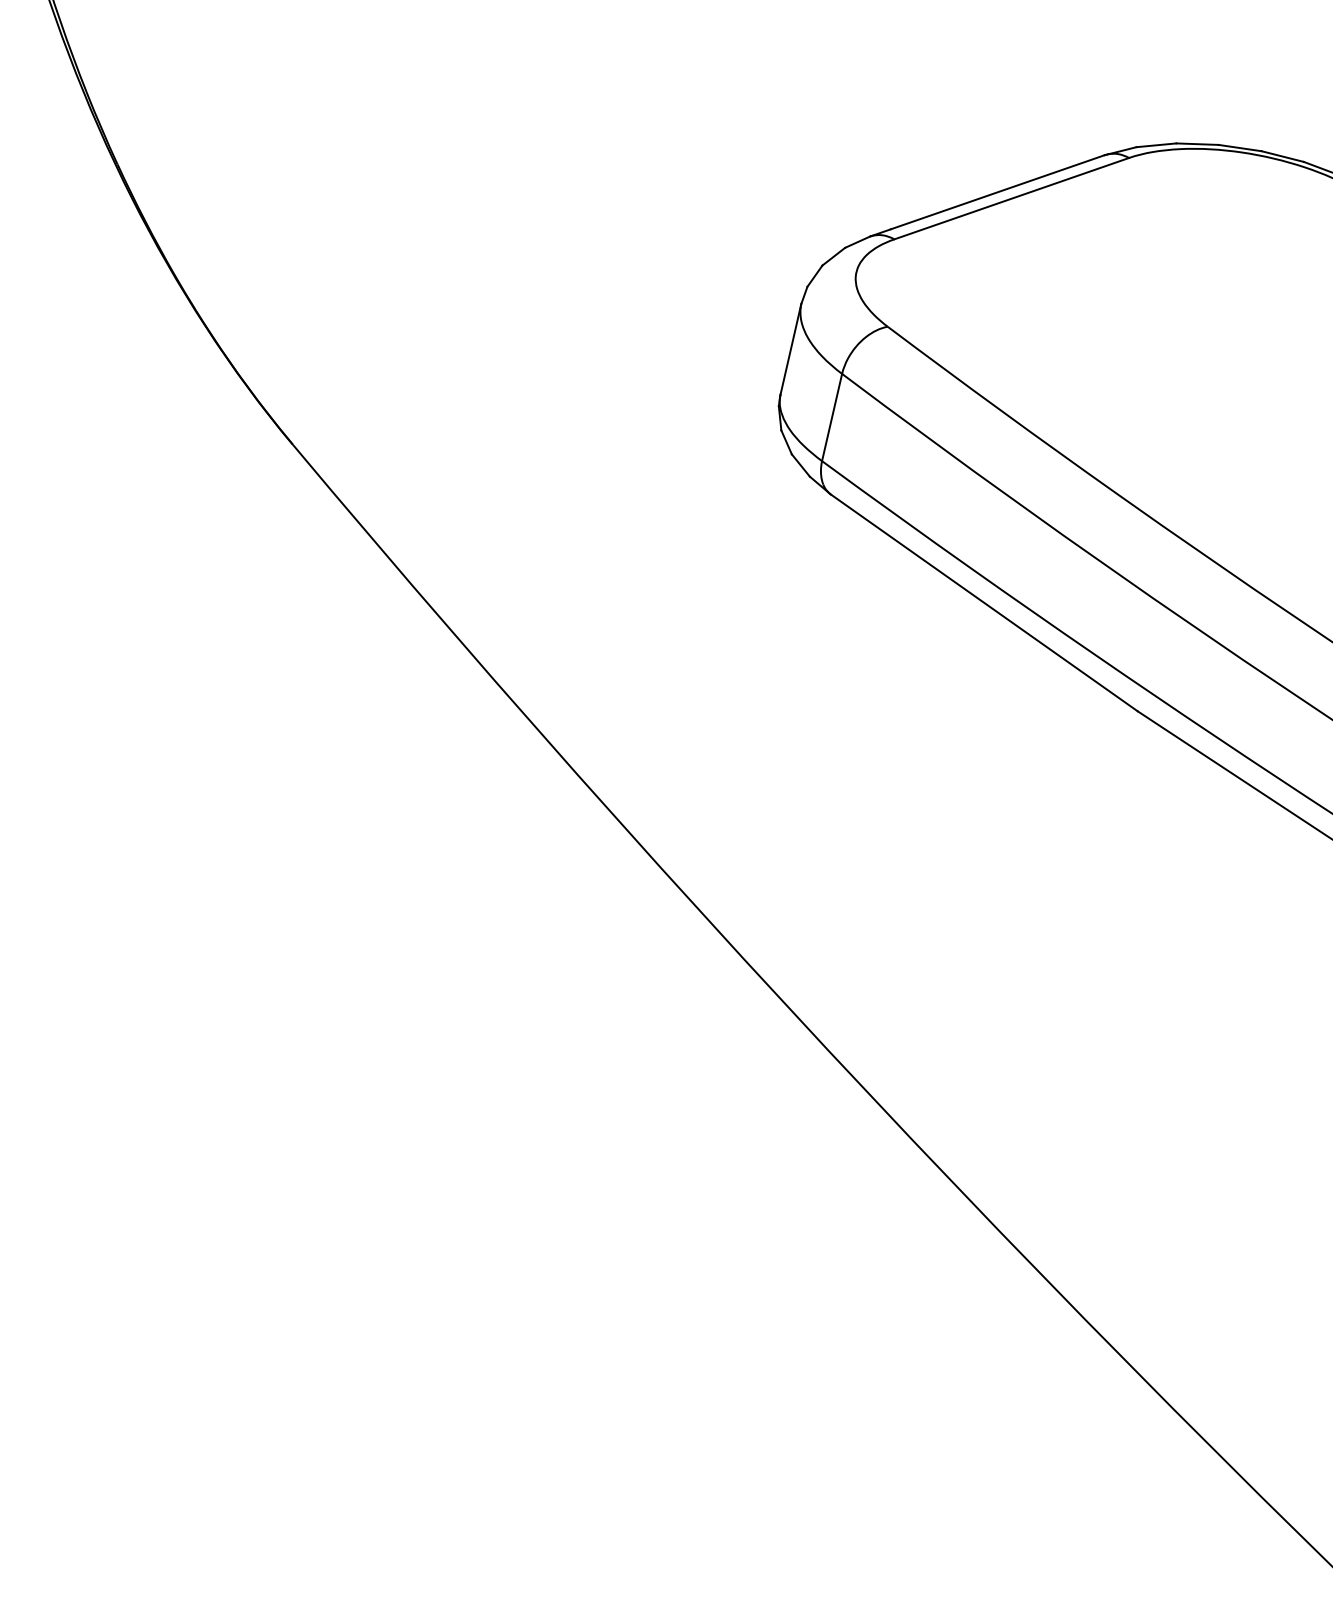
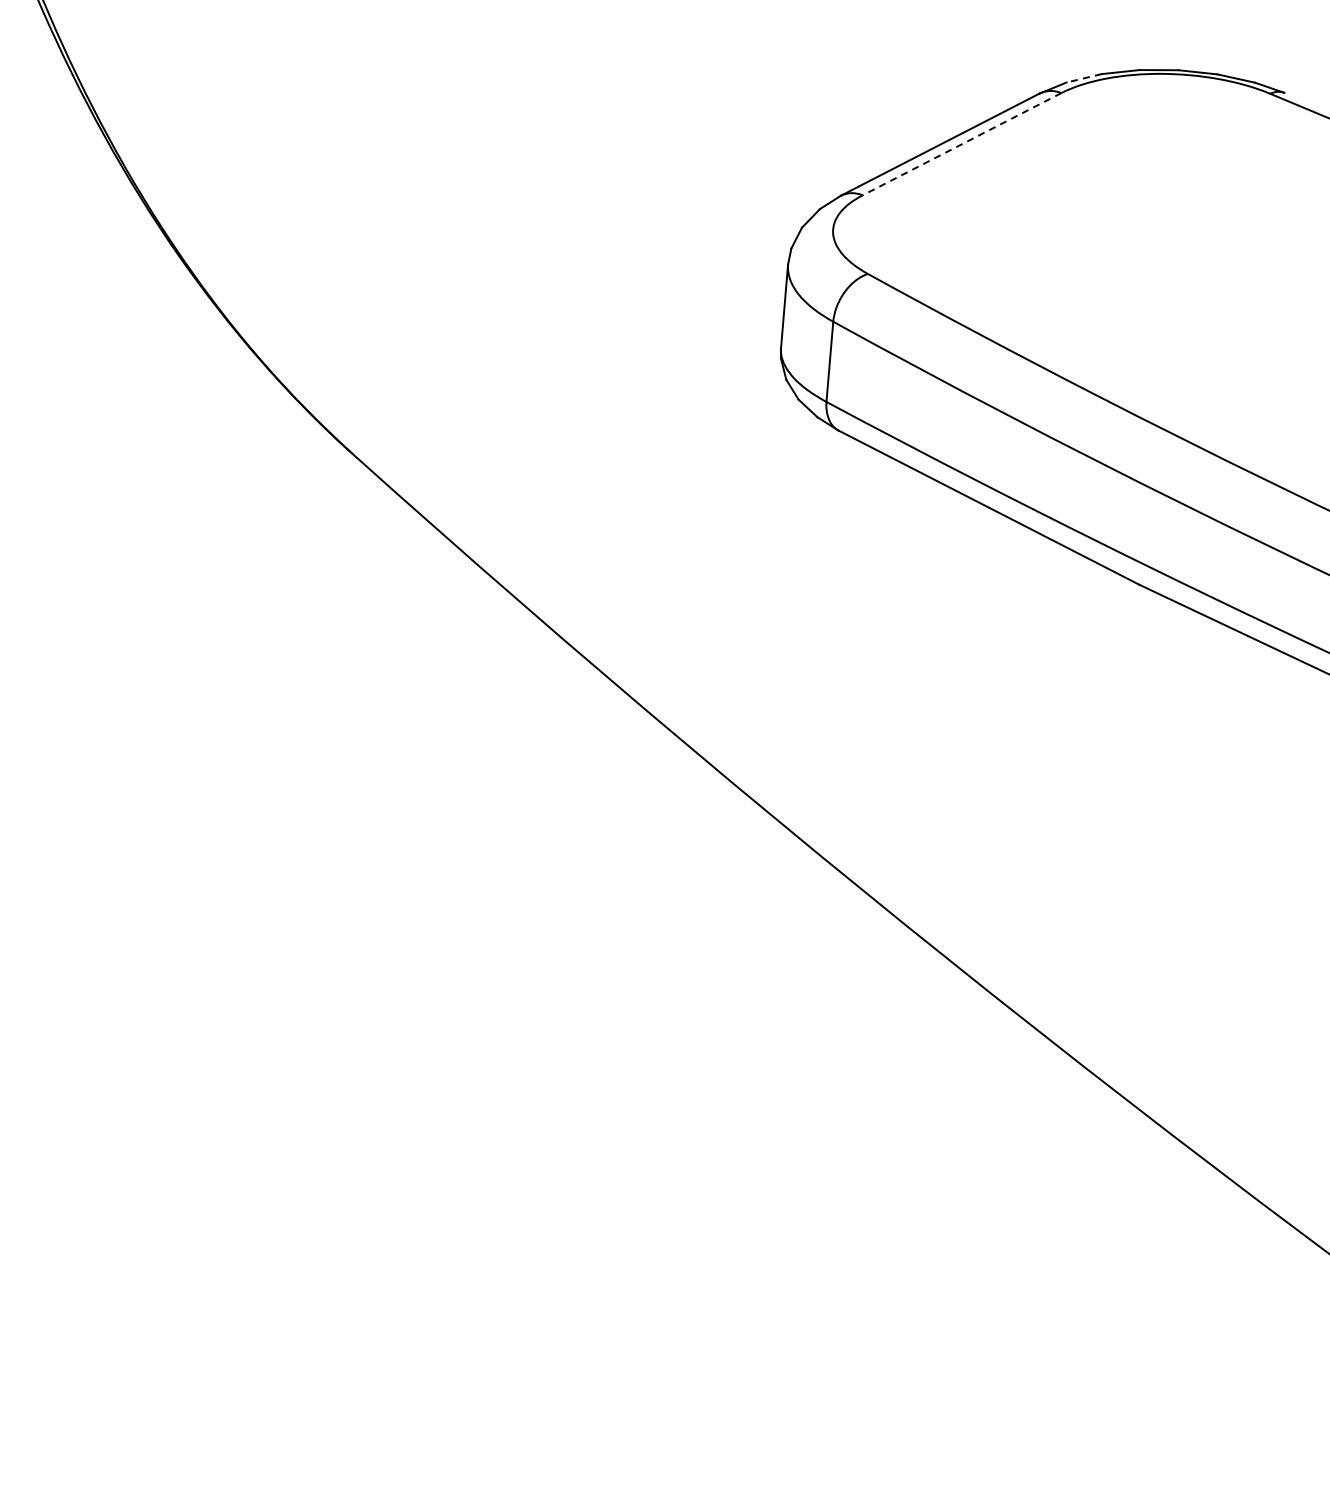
line: (1155, 145) -> (1083, 78), solid -> dashed
line: (1012, 199) -> (962, 144), solid -> dashed

